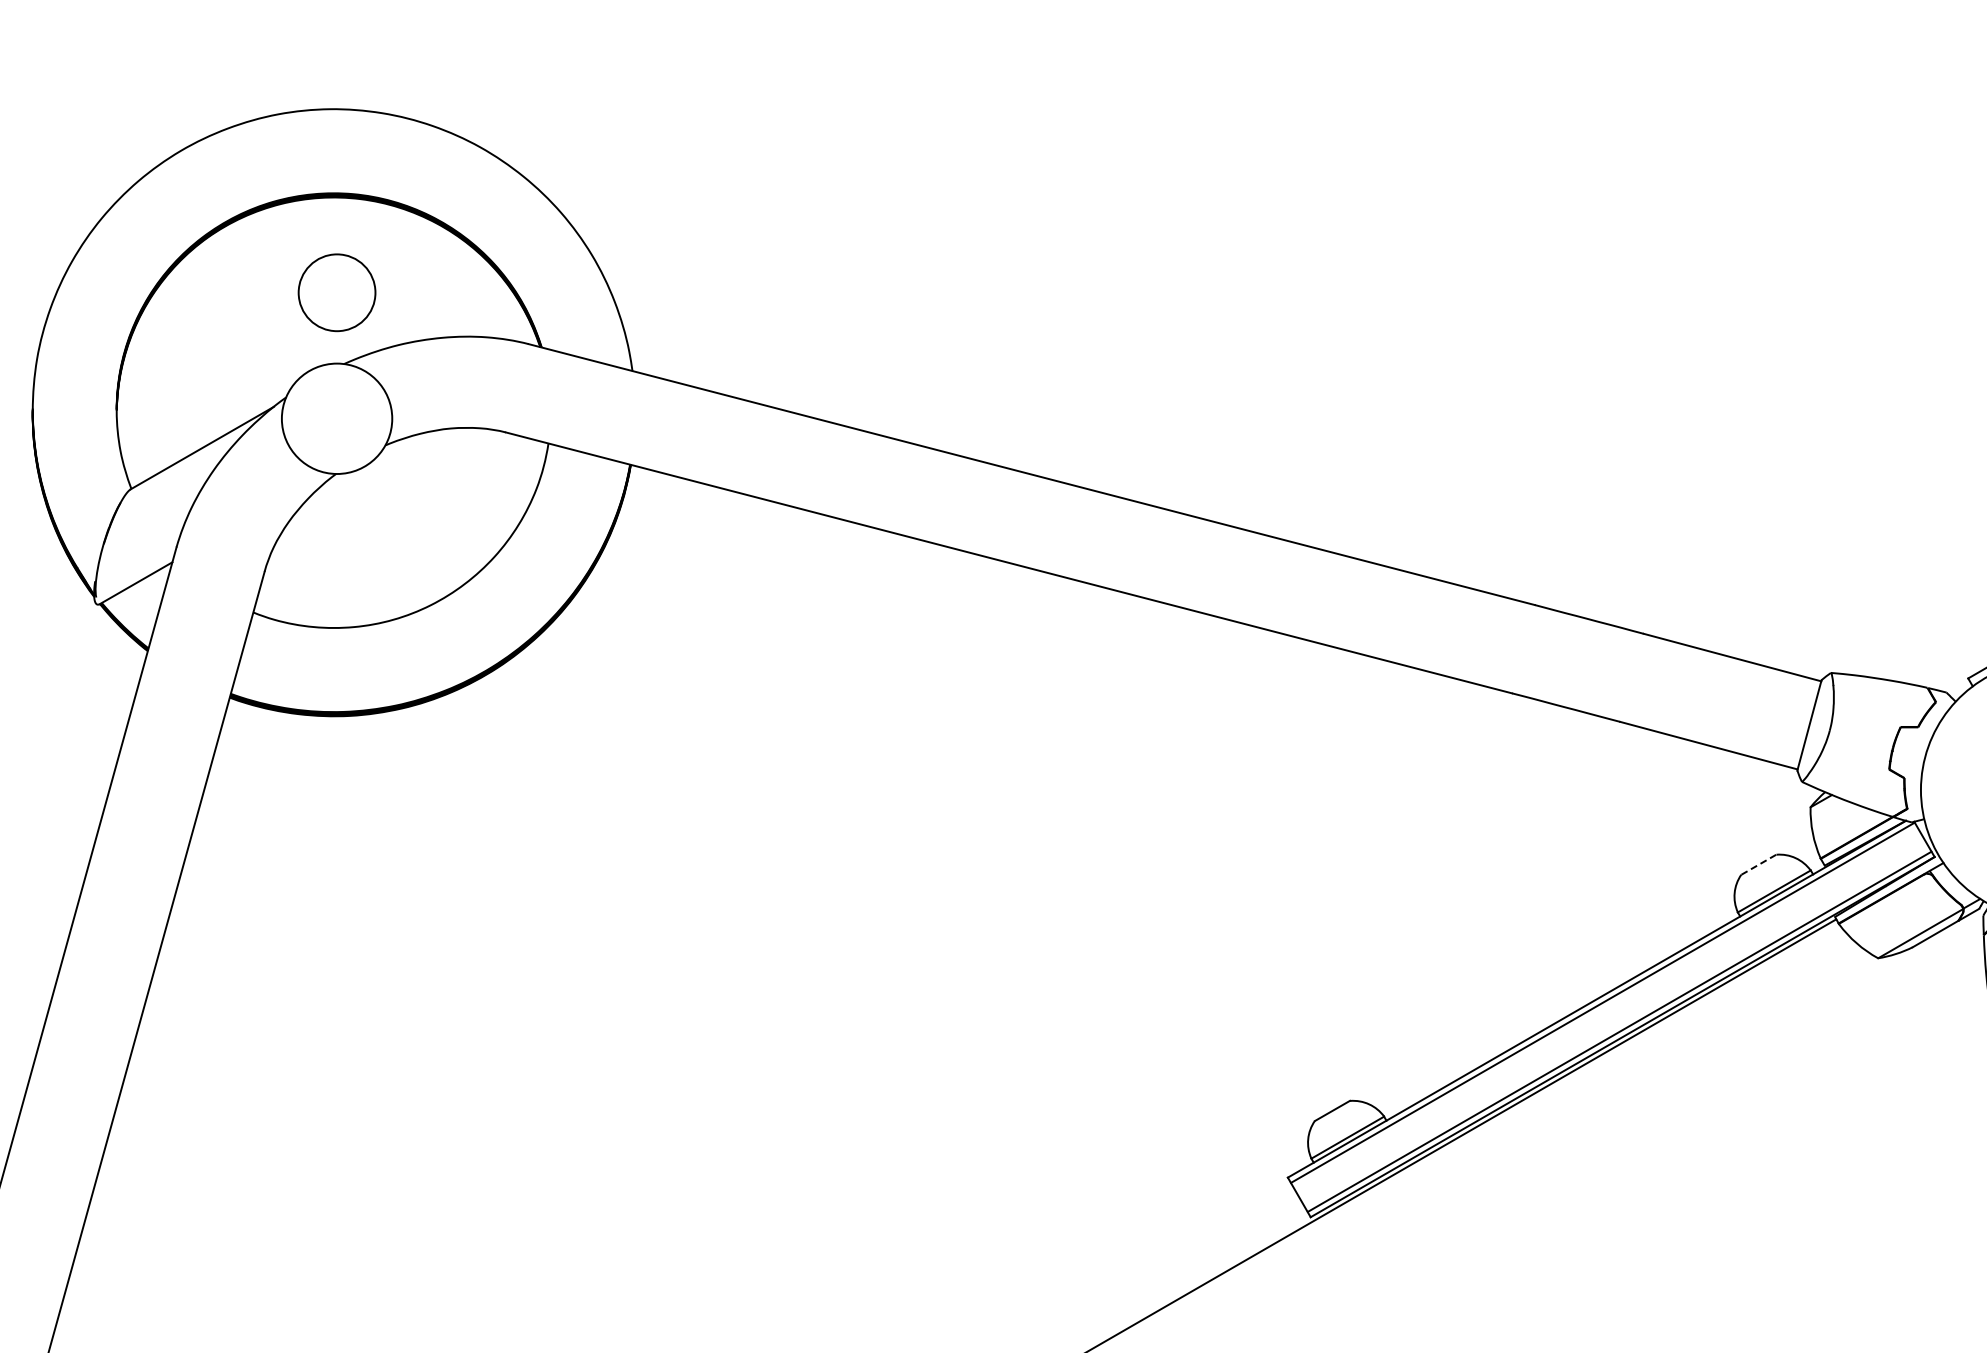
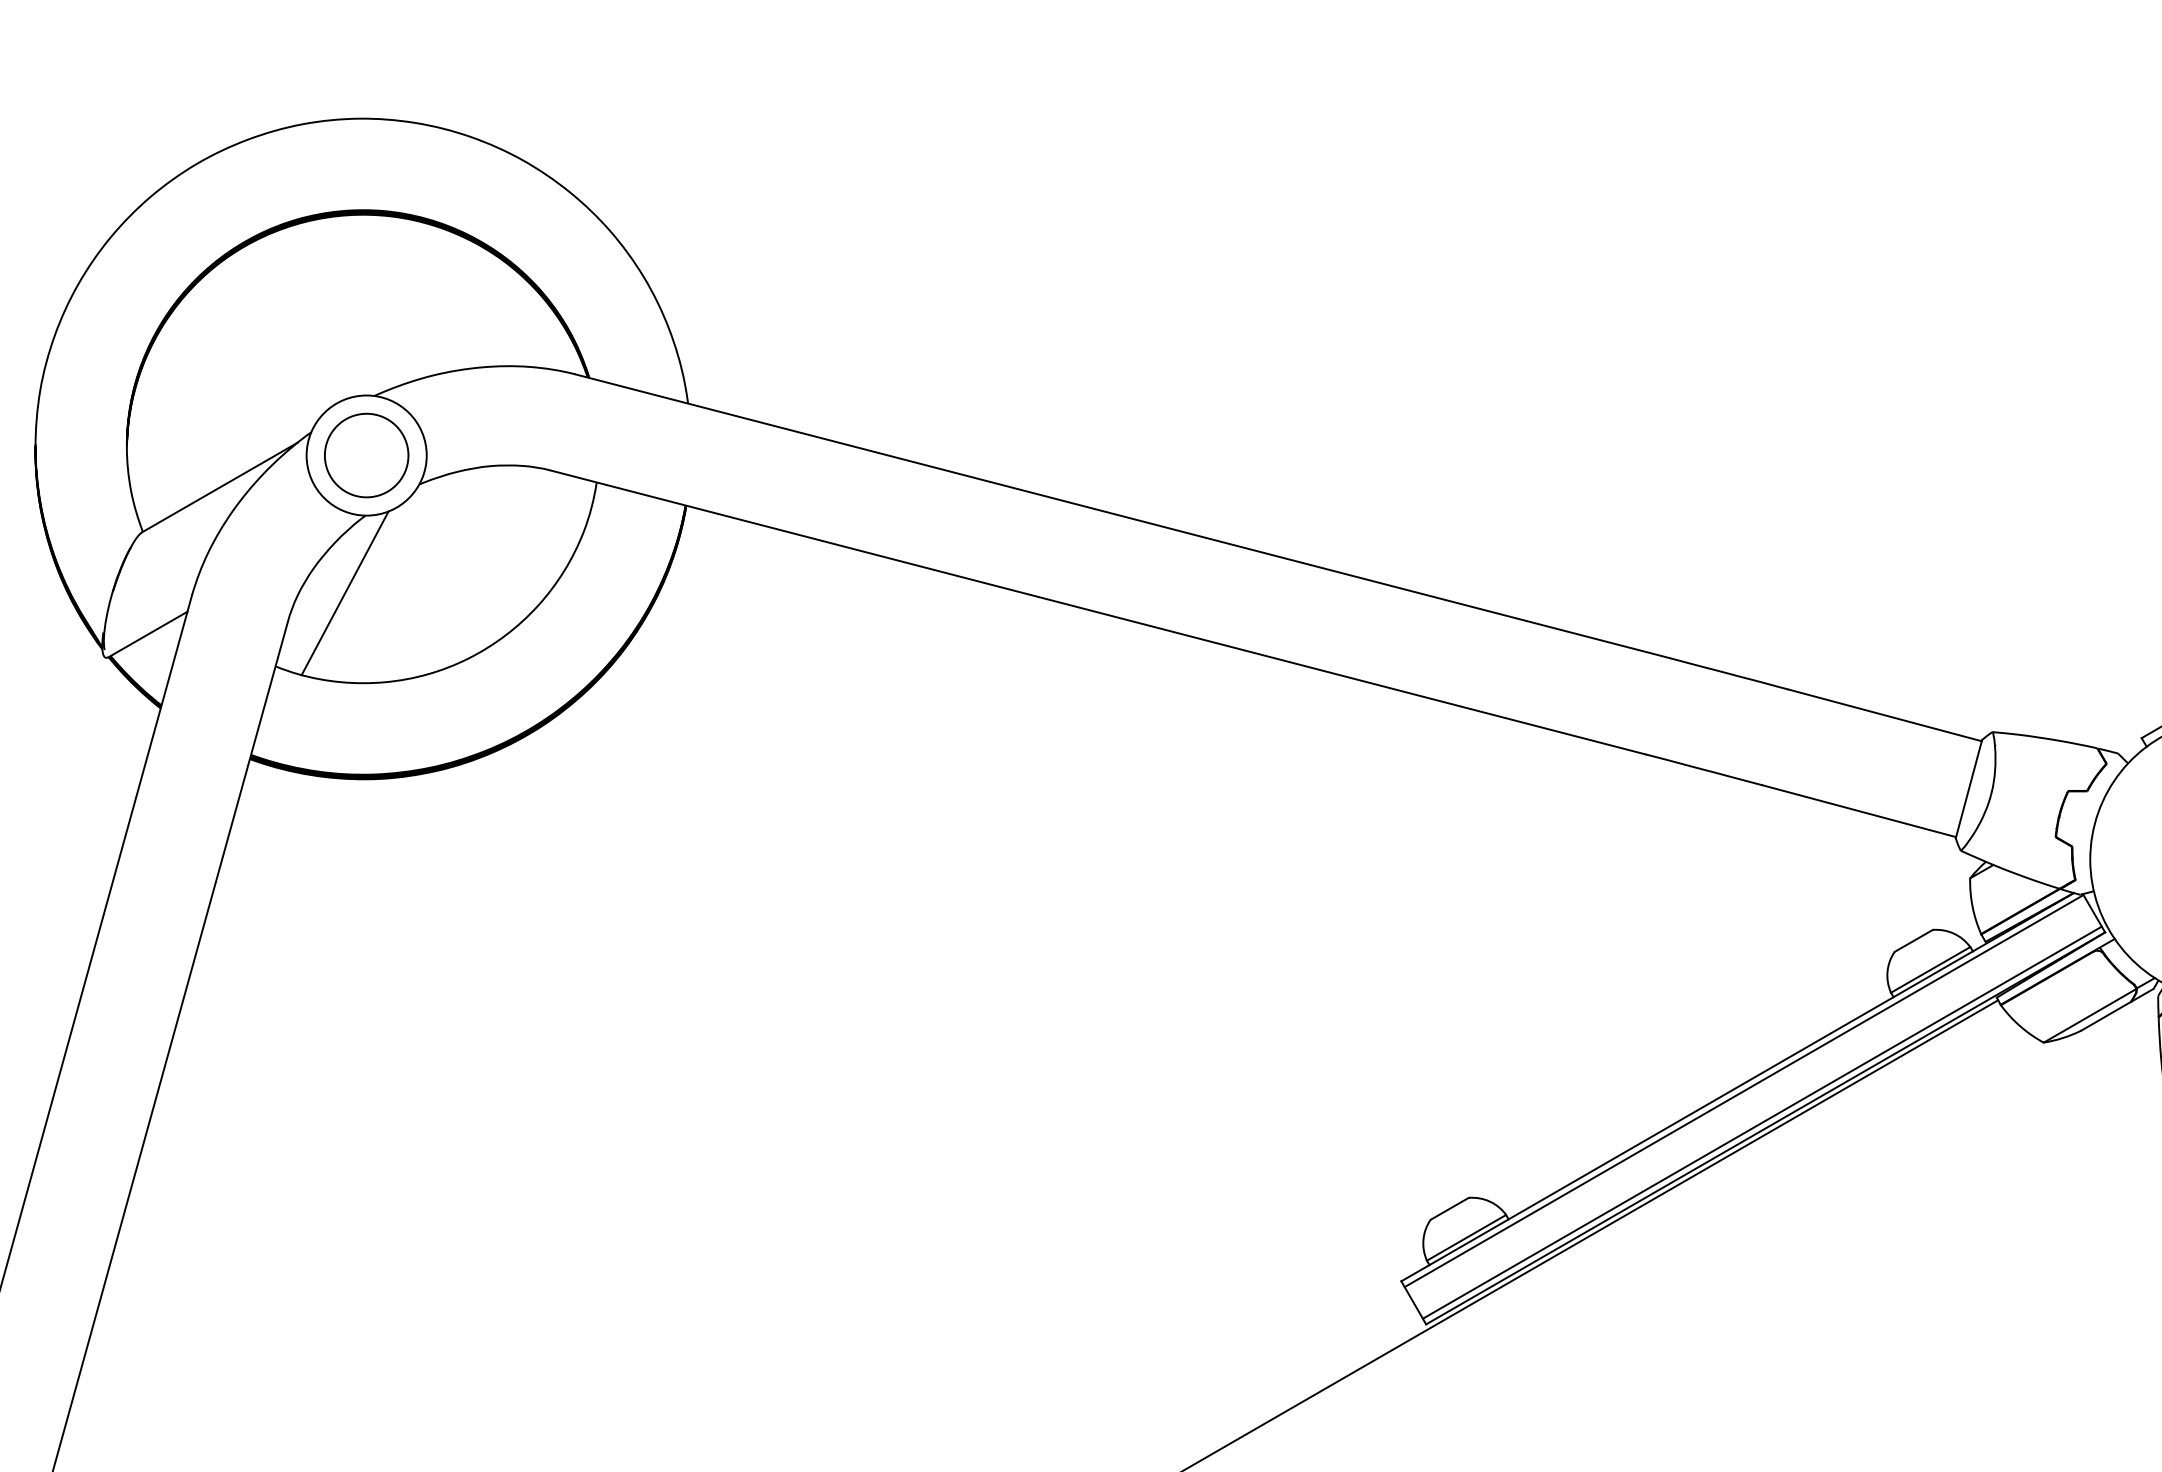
circle: (336, 292) -> (366, 455), moved
line: (317, 545) -> (345, 593), added
line: (1759, 864) -> (1914, 940), dashed -> solid

